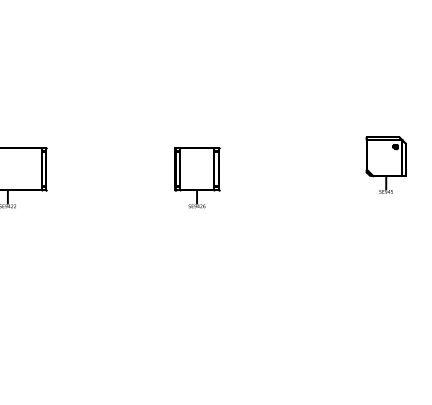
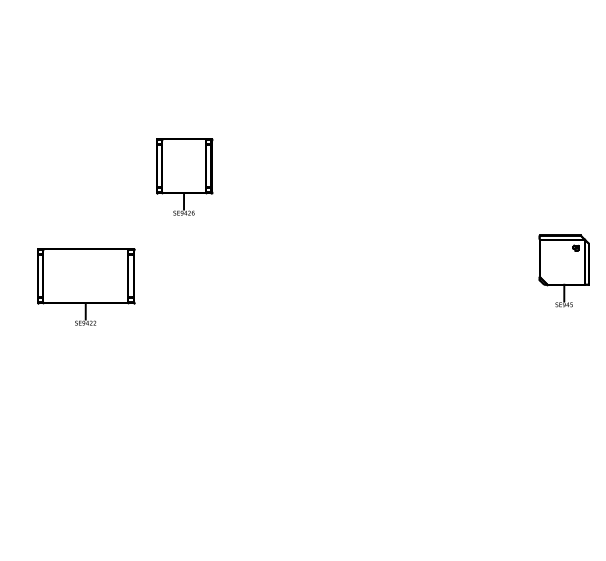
part: (197, 177) -> (184, 176), moved

